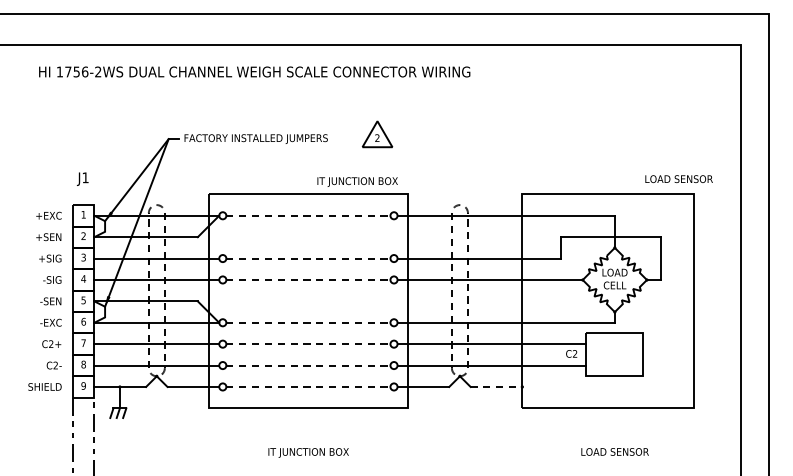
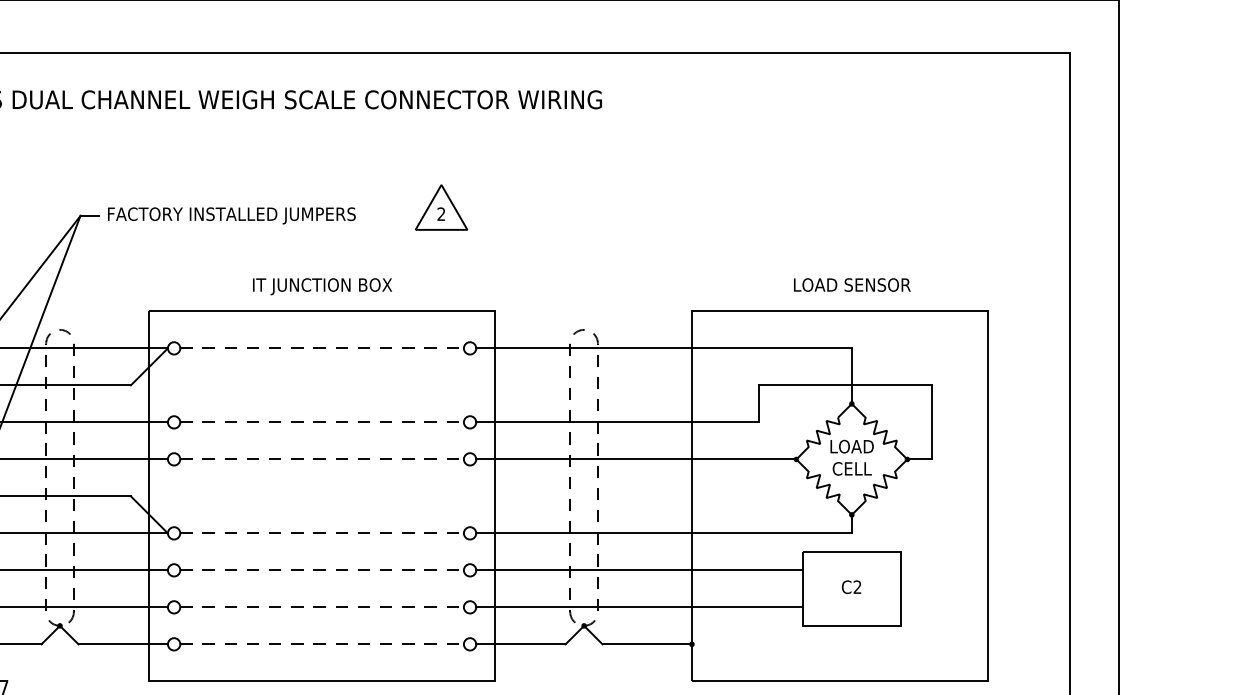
text: (678, 179) -> (851, 285), moved
text: (357, 181) -> (322, 285), moved
text: (571, 353) -> (851, 586), moved
line: (496, 386) -> (647, 643), dashed -> solid

